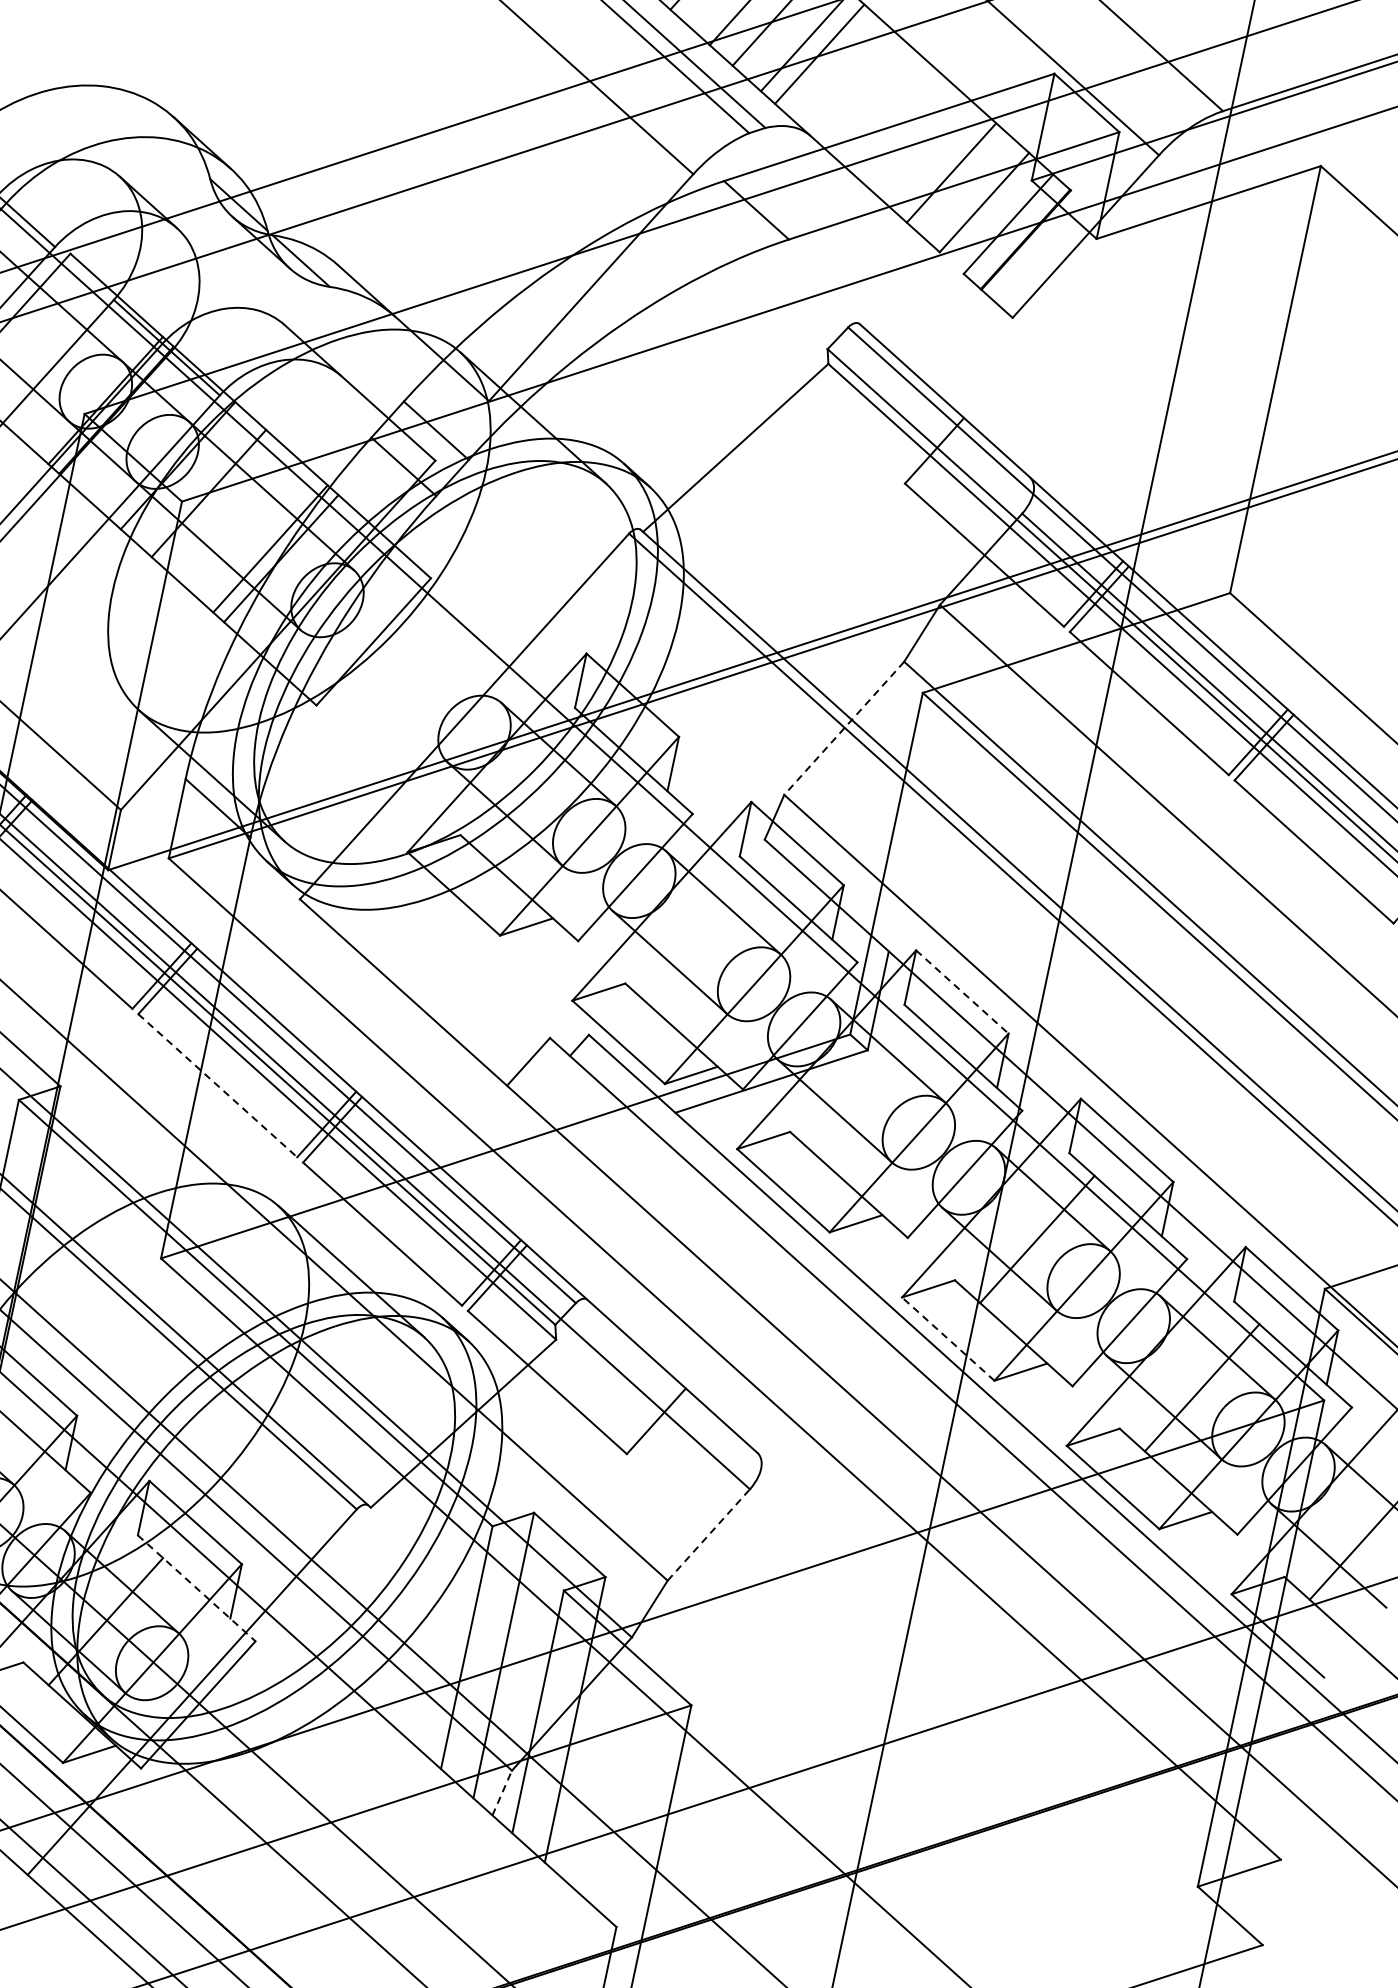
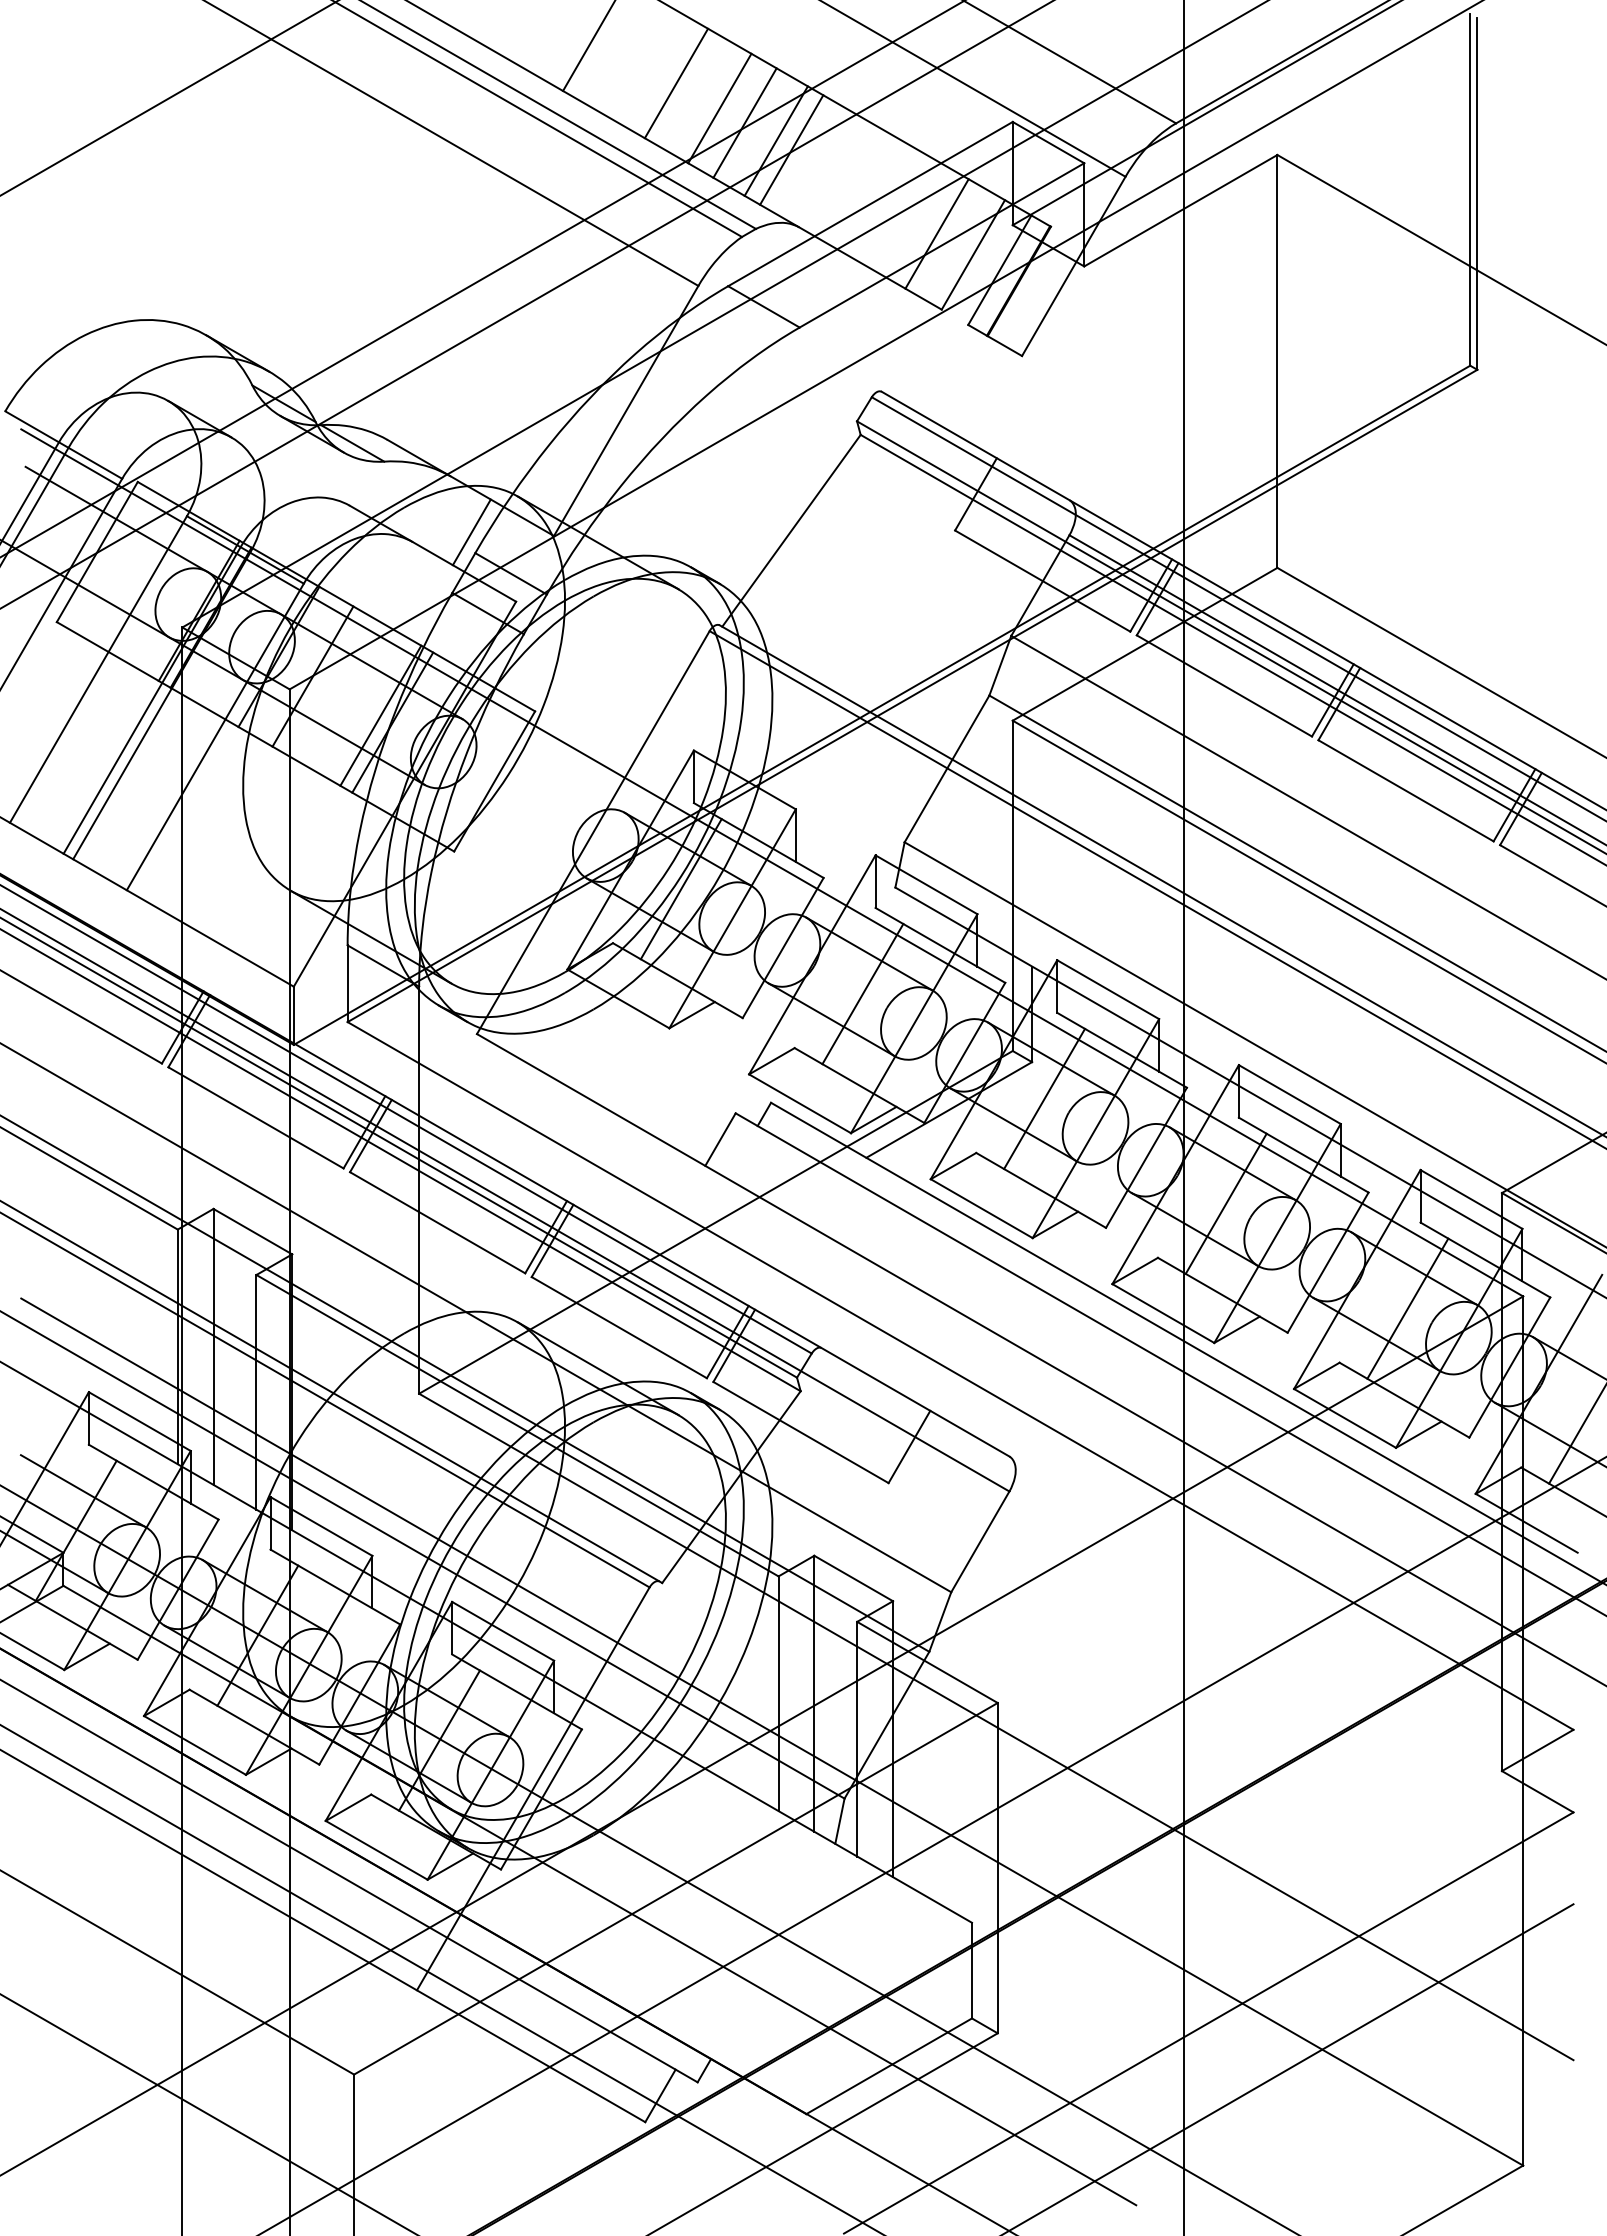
line: (404, 379) -> (471, 532), added
line: (844, 728) -> (947, 768), dashed -> solid
line: (542, 794) -> (680, 889), added
line: (707, 942) -> (862, 993), added
line: (962, 991) -> (1108, 989), dashed -> solid
line: (218, 1086) -> (438, 1223), dashed -> solid
line: (872, 1090) -> (1044, 1098), added
line: (948, 1339) -> (1163, 1313), dashed -> solid
line: (709, 1534) -> (980, 1541), dashed -> solid
line: (197, 1587) -> (517, 1691), dashed -> solid
line: (502, 1792) -> (840, 1820), dashed -> solid

